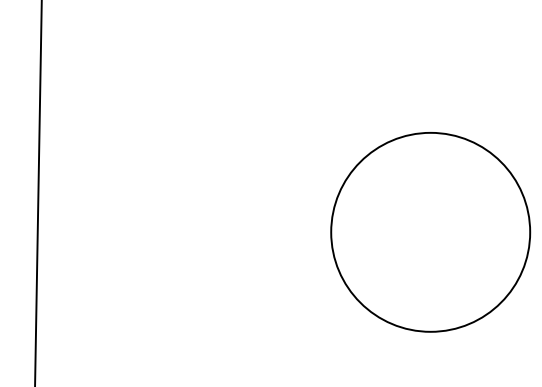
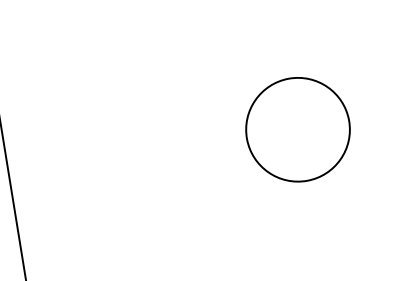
circle: (430, 231) -> (297, 129), size x0.7

